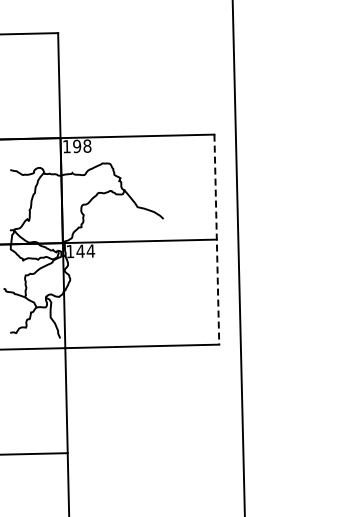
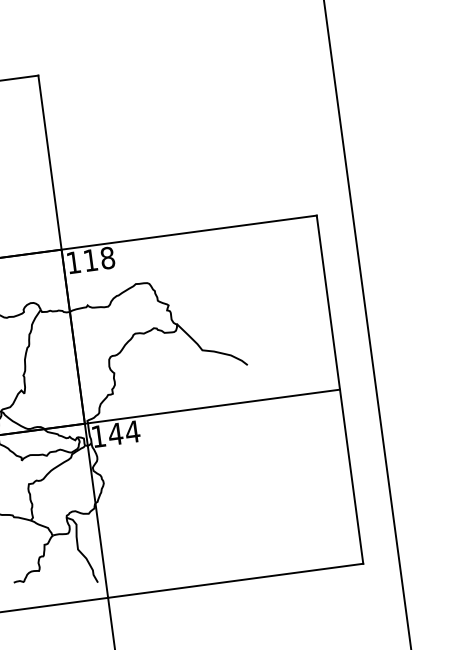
text: (77, 146) -> (91, 260), 198 -> 118
line: (216, 240) -> (339, 391), dashed -> solid

